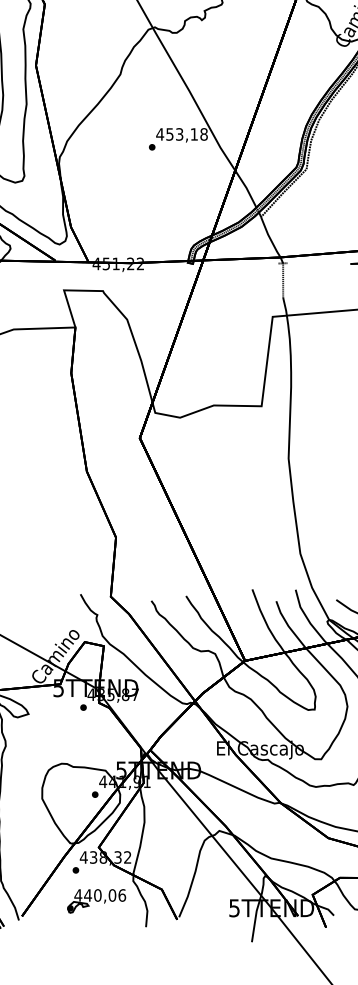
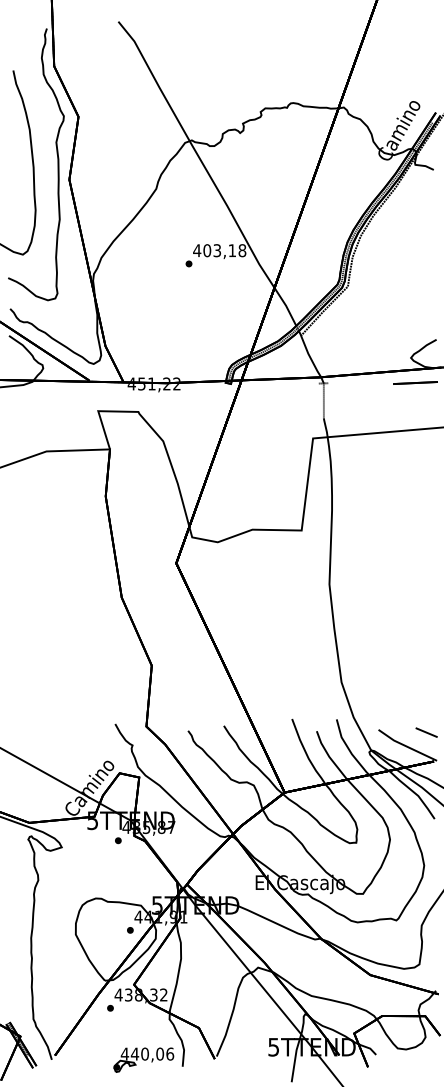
text: (170, 134) -> (207, 250), 453,18 -> 403,18
part: (96, 900) -> (143, 1059), moved

